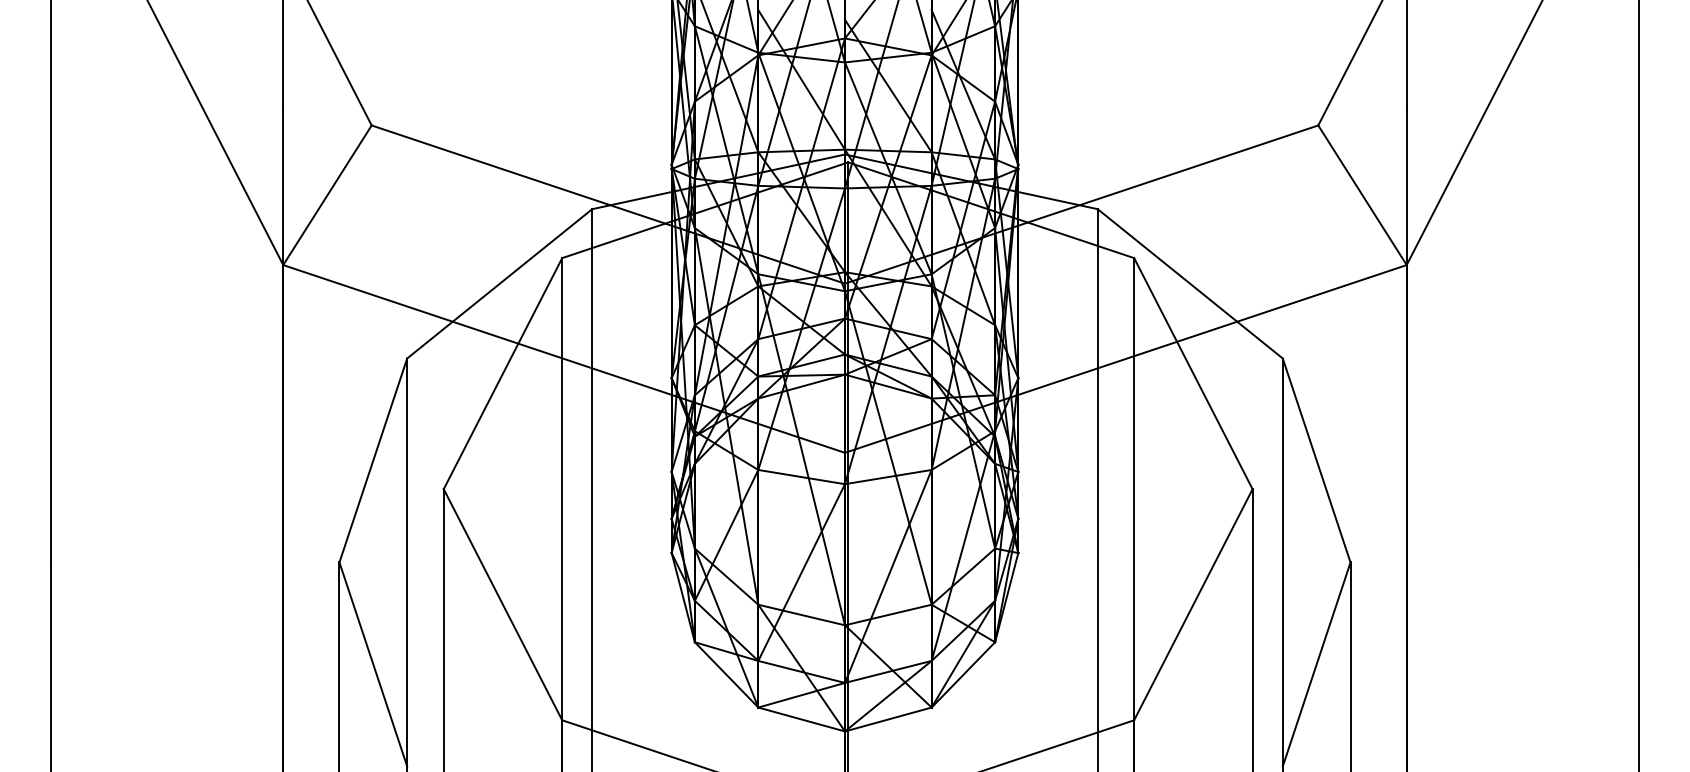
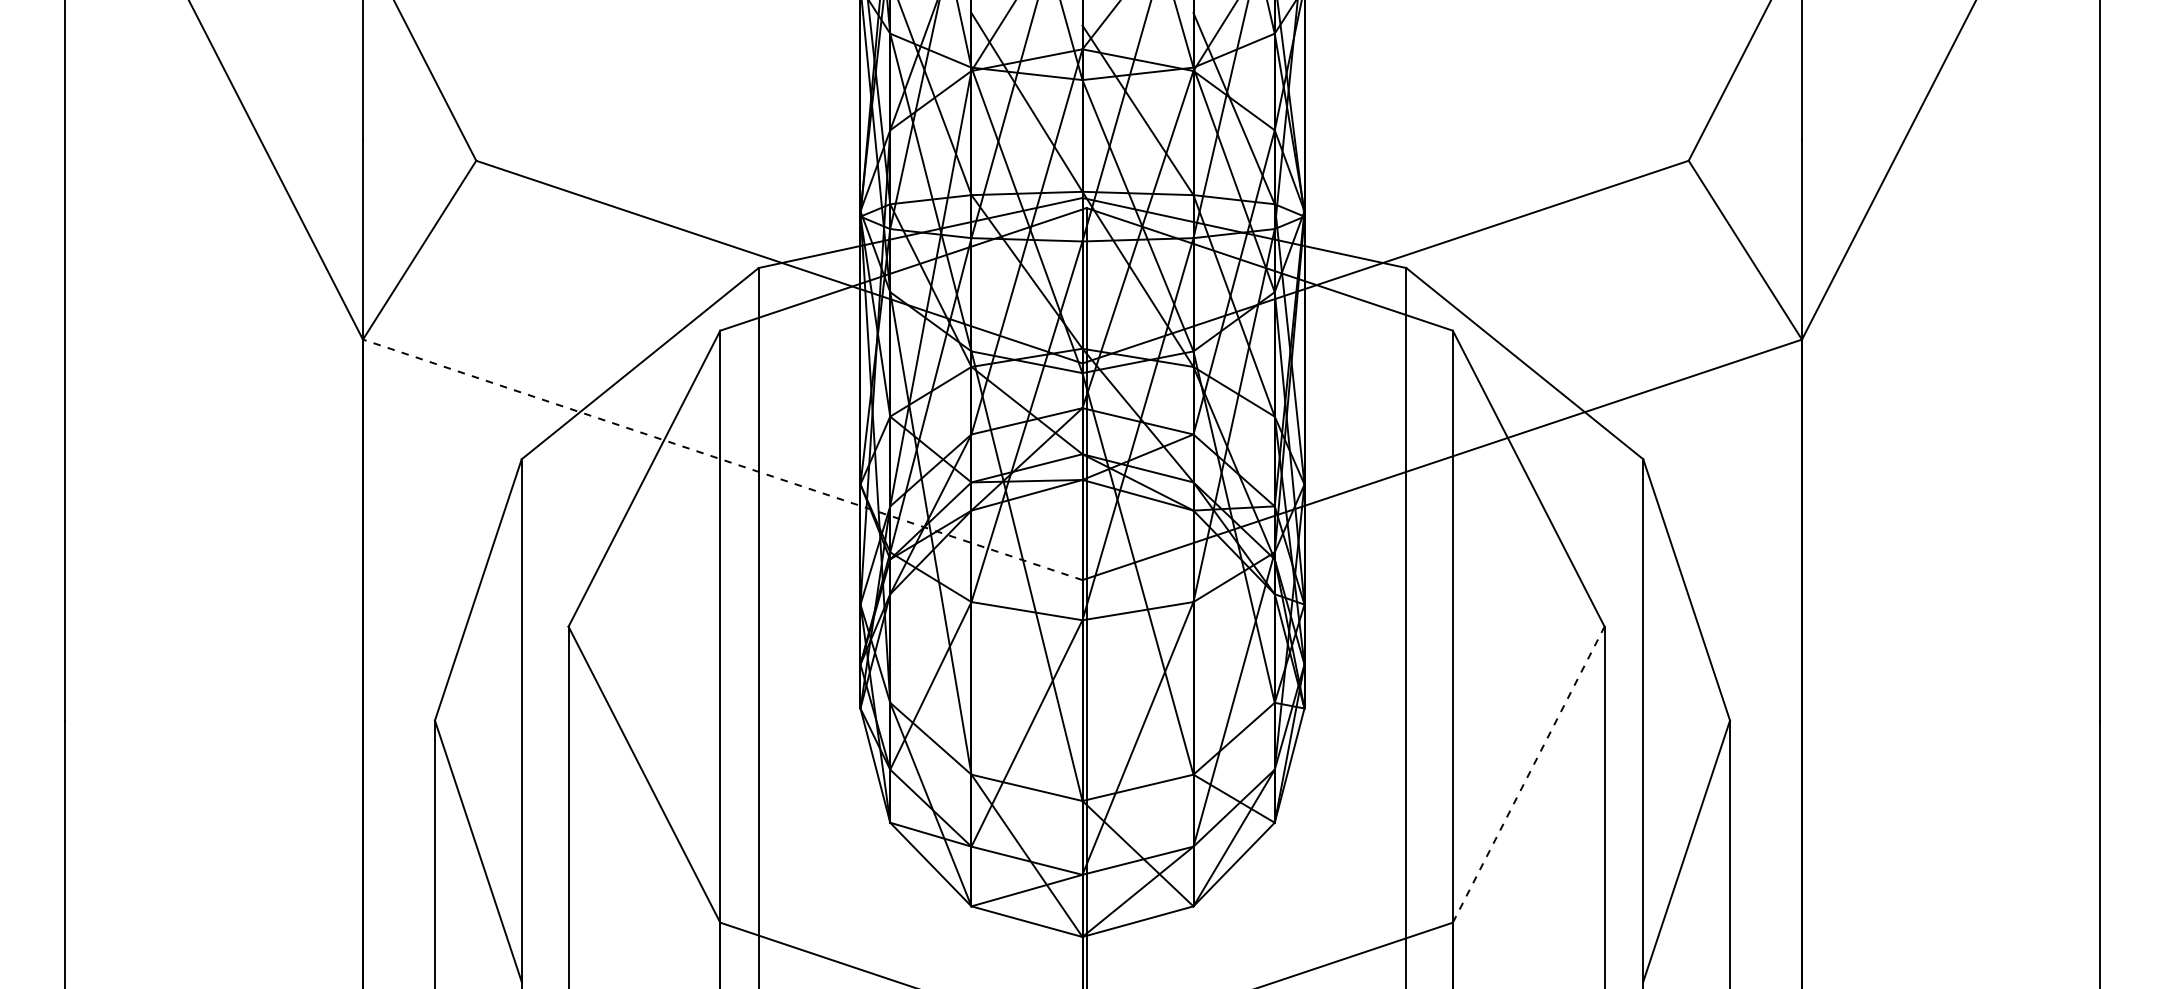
line: (563, 358) -> (722, 459), solid -> dashed
line: (1193, 604) -> (1528, 774), solid -> dashed

